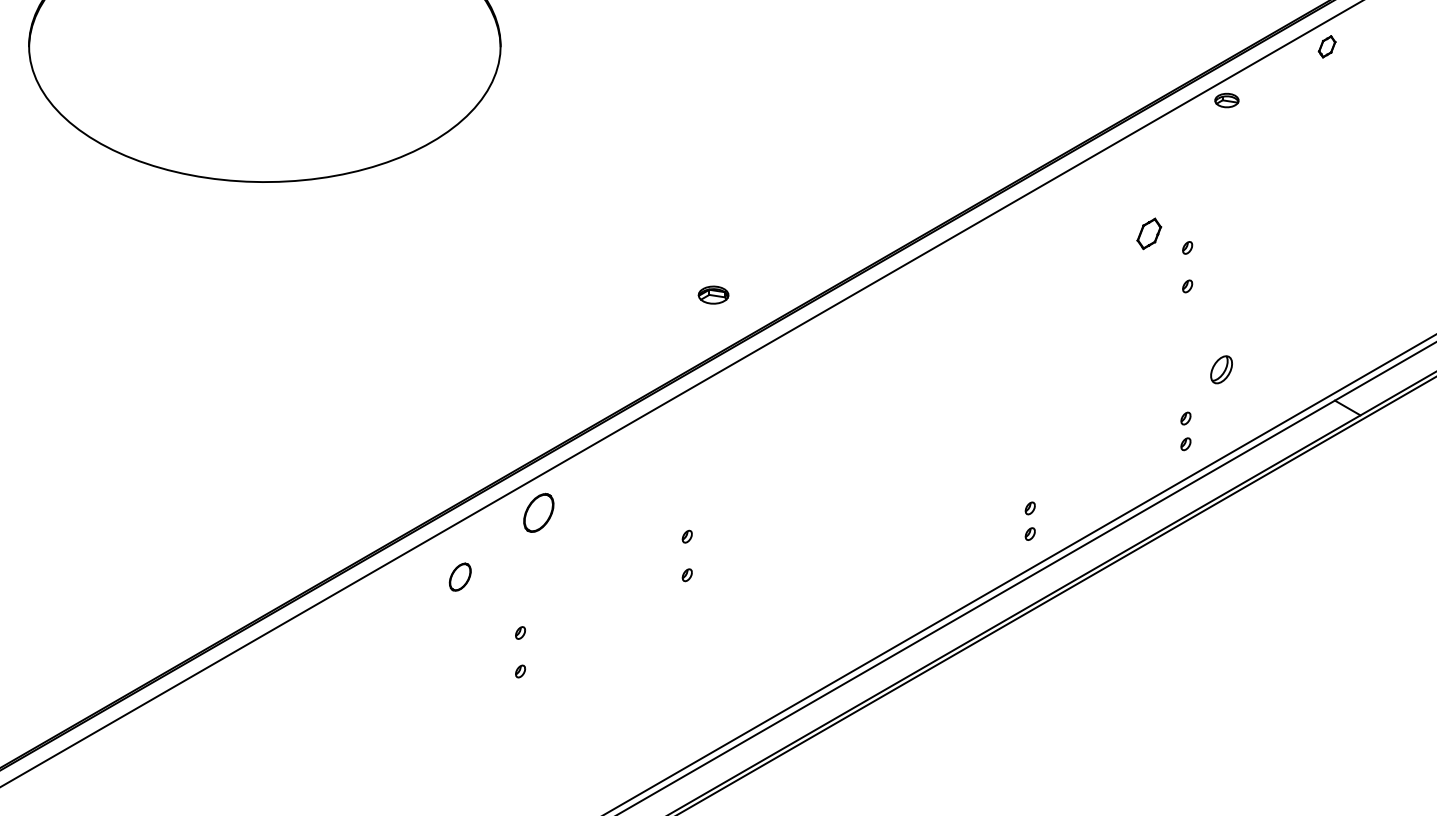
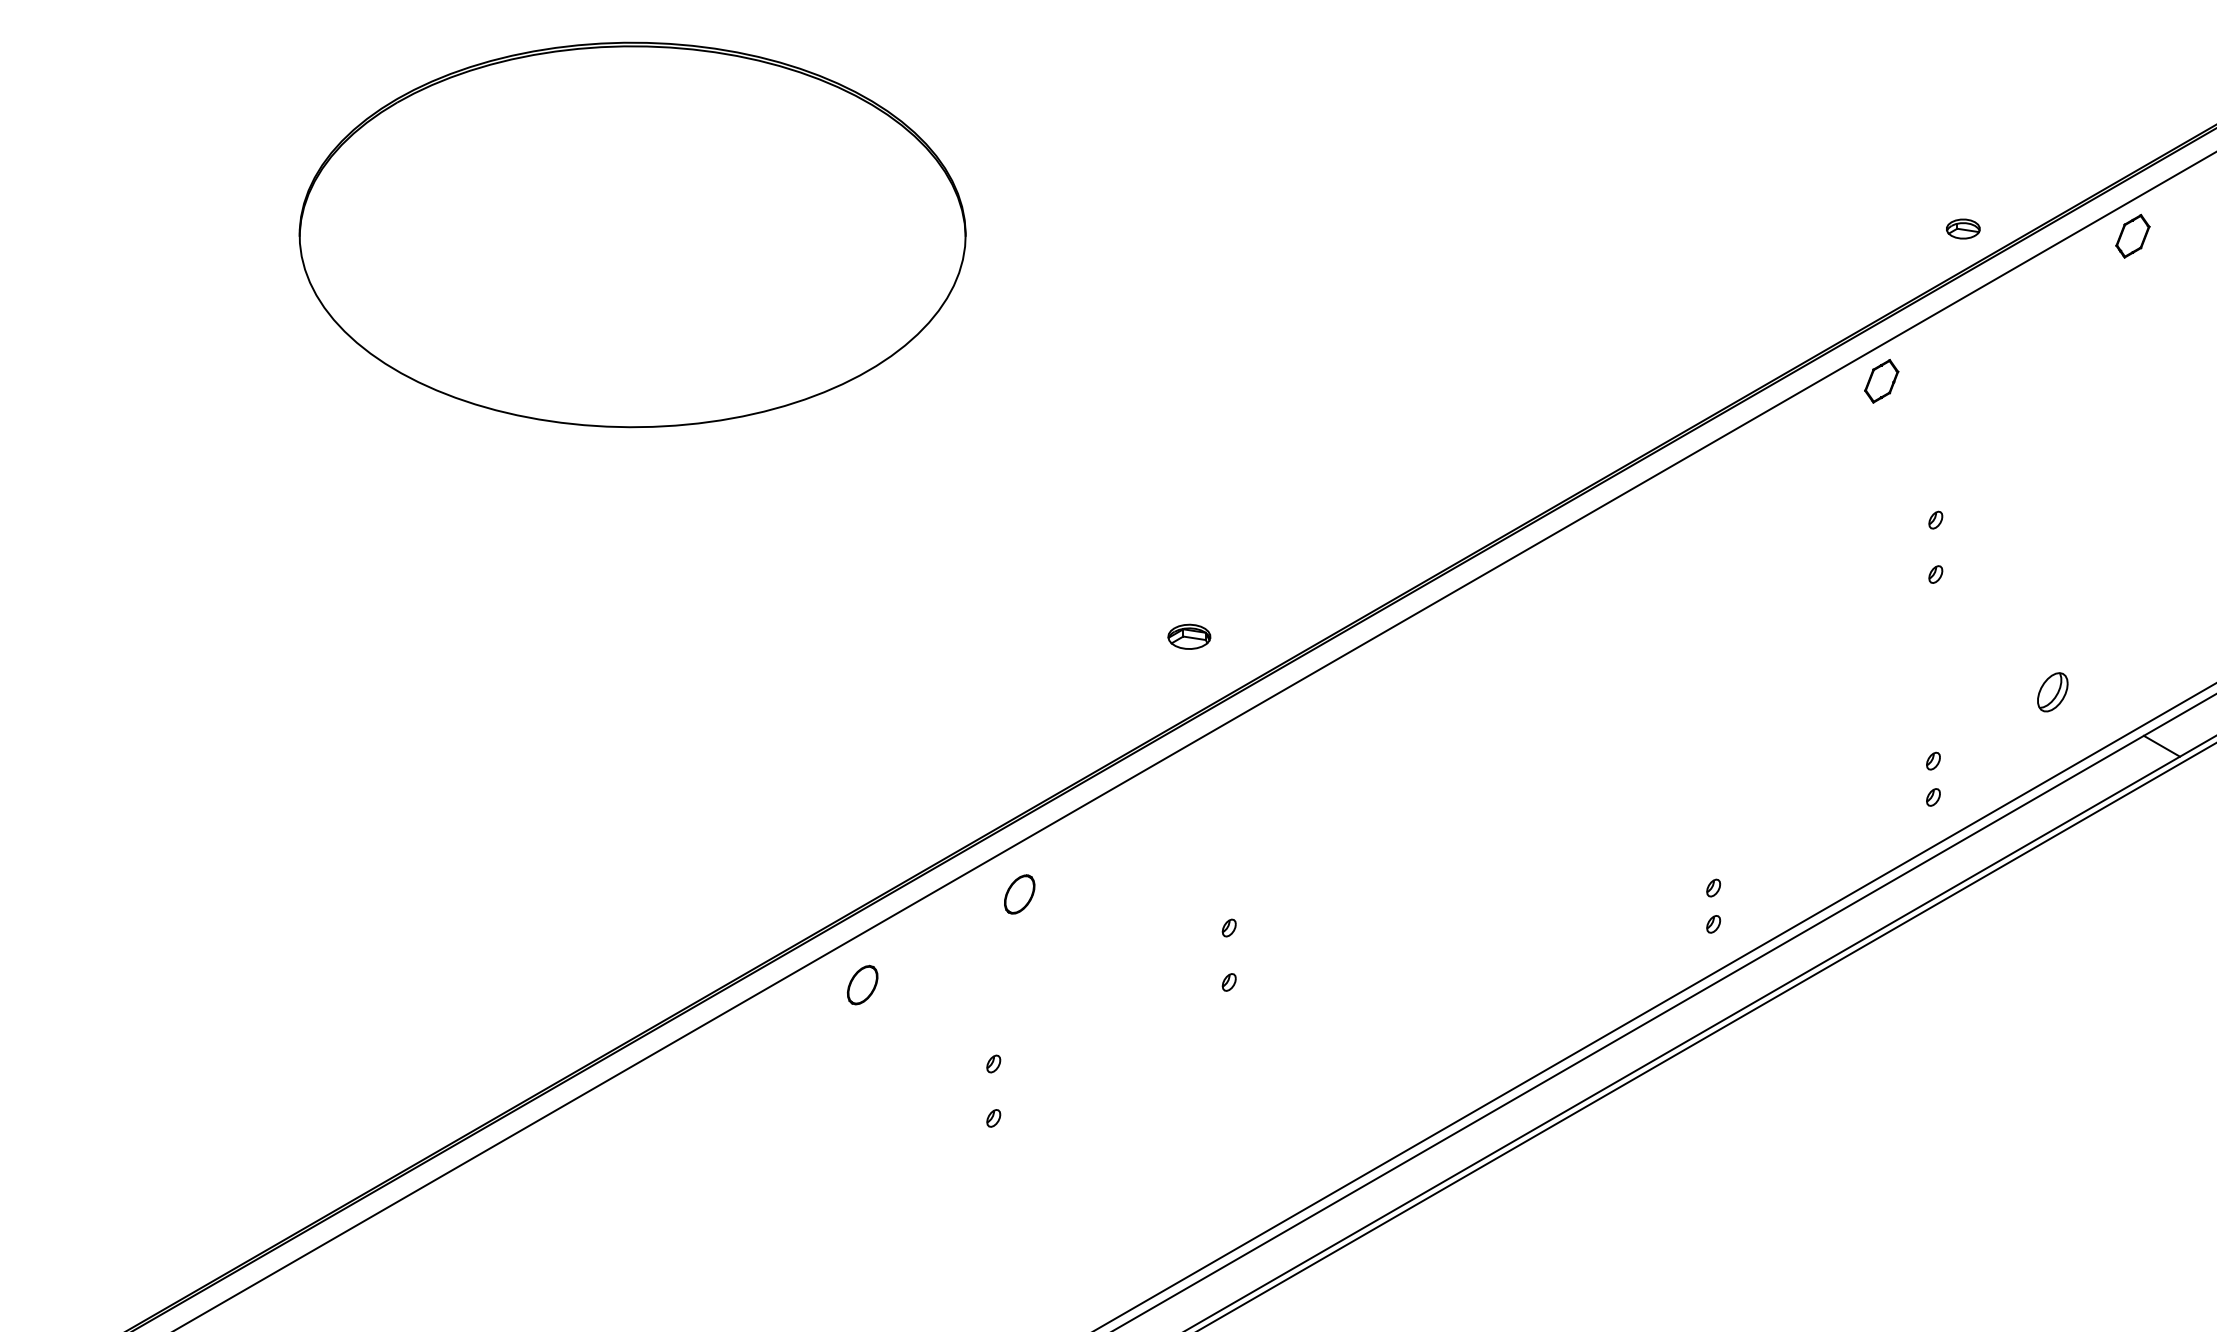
part: (1326, 46) -> (2132, 235), size x1.43
part: (1227, 100) -> (1963, 228), moved
part: (1149, 233) -> (1881, 381), moved
part: (713, 294) -> (1189, 636), moved
part: (1221, 369) -> (2052, 692), moved
part: (538, 512) -> (1019, 894), size x0.71
part: (460, 576) -> (862, 984), moved

